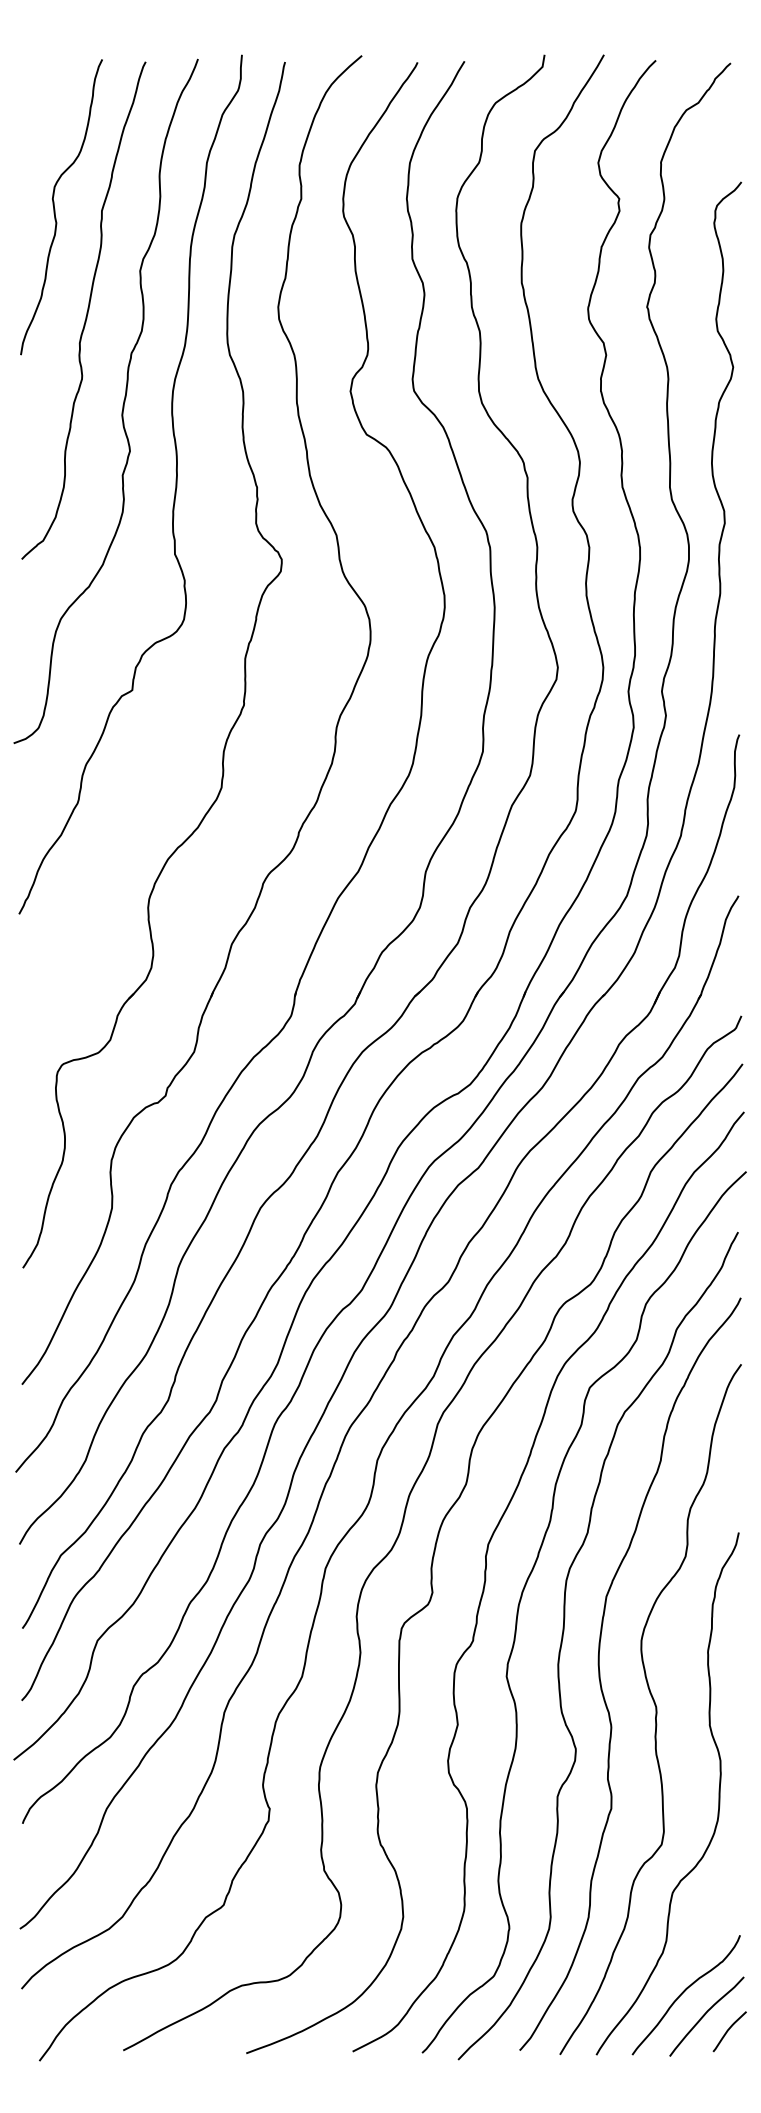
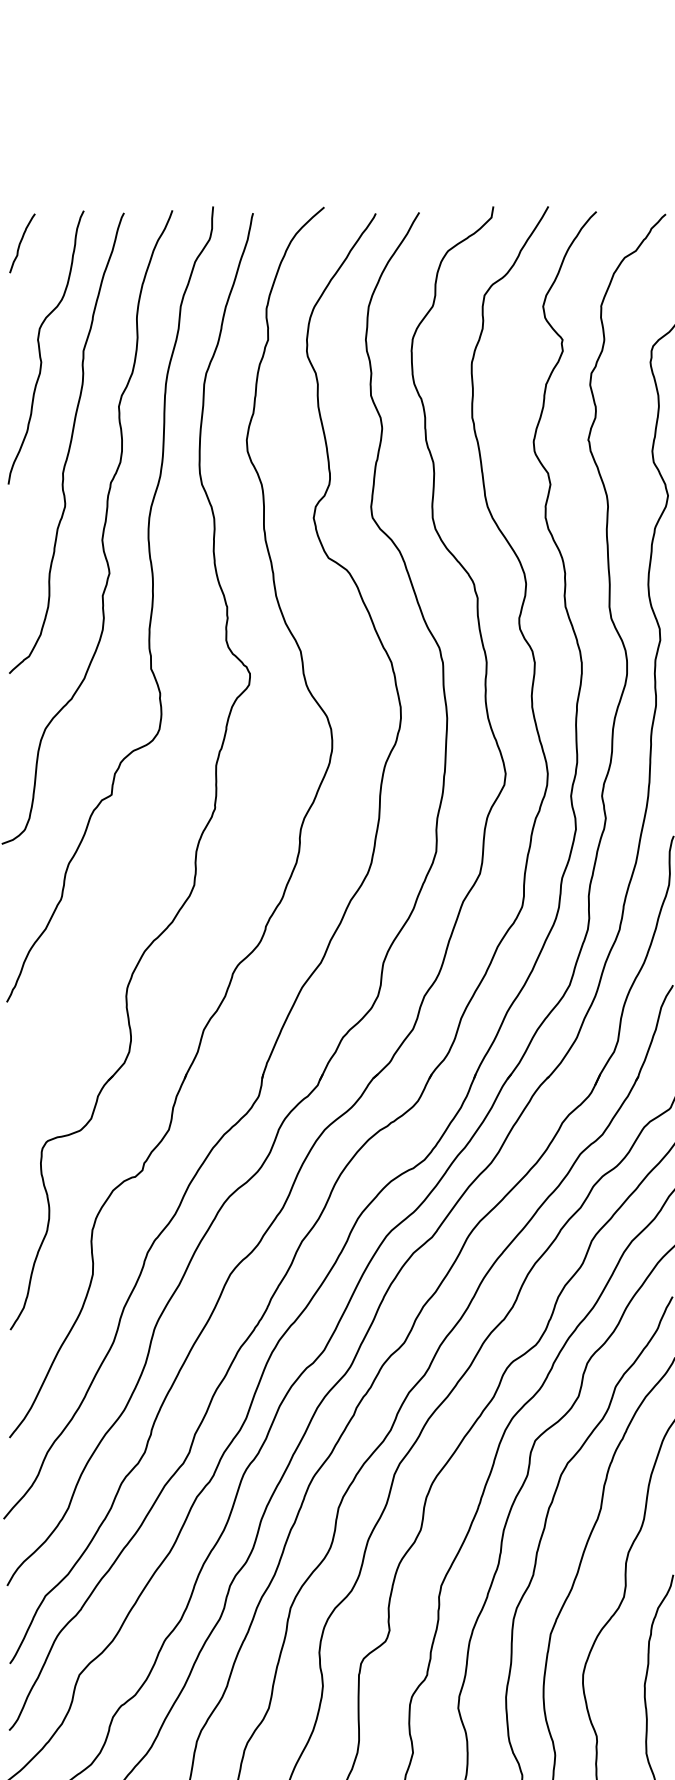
curve: (34, 94) -> (21, 243), added

